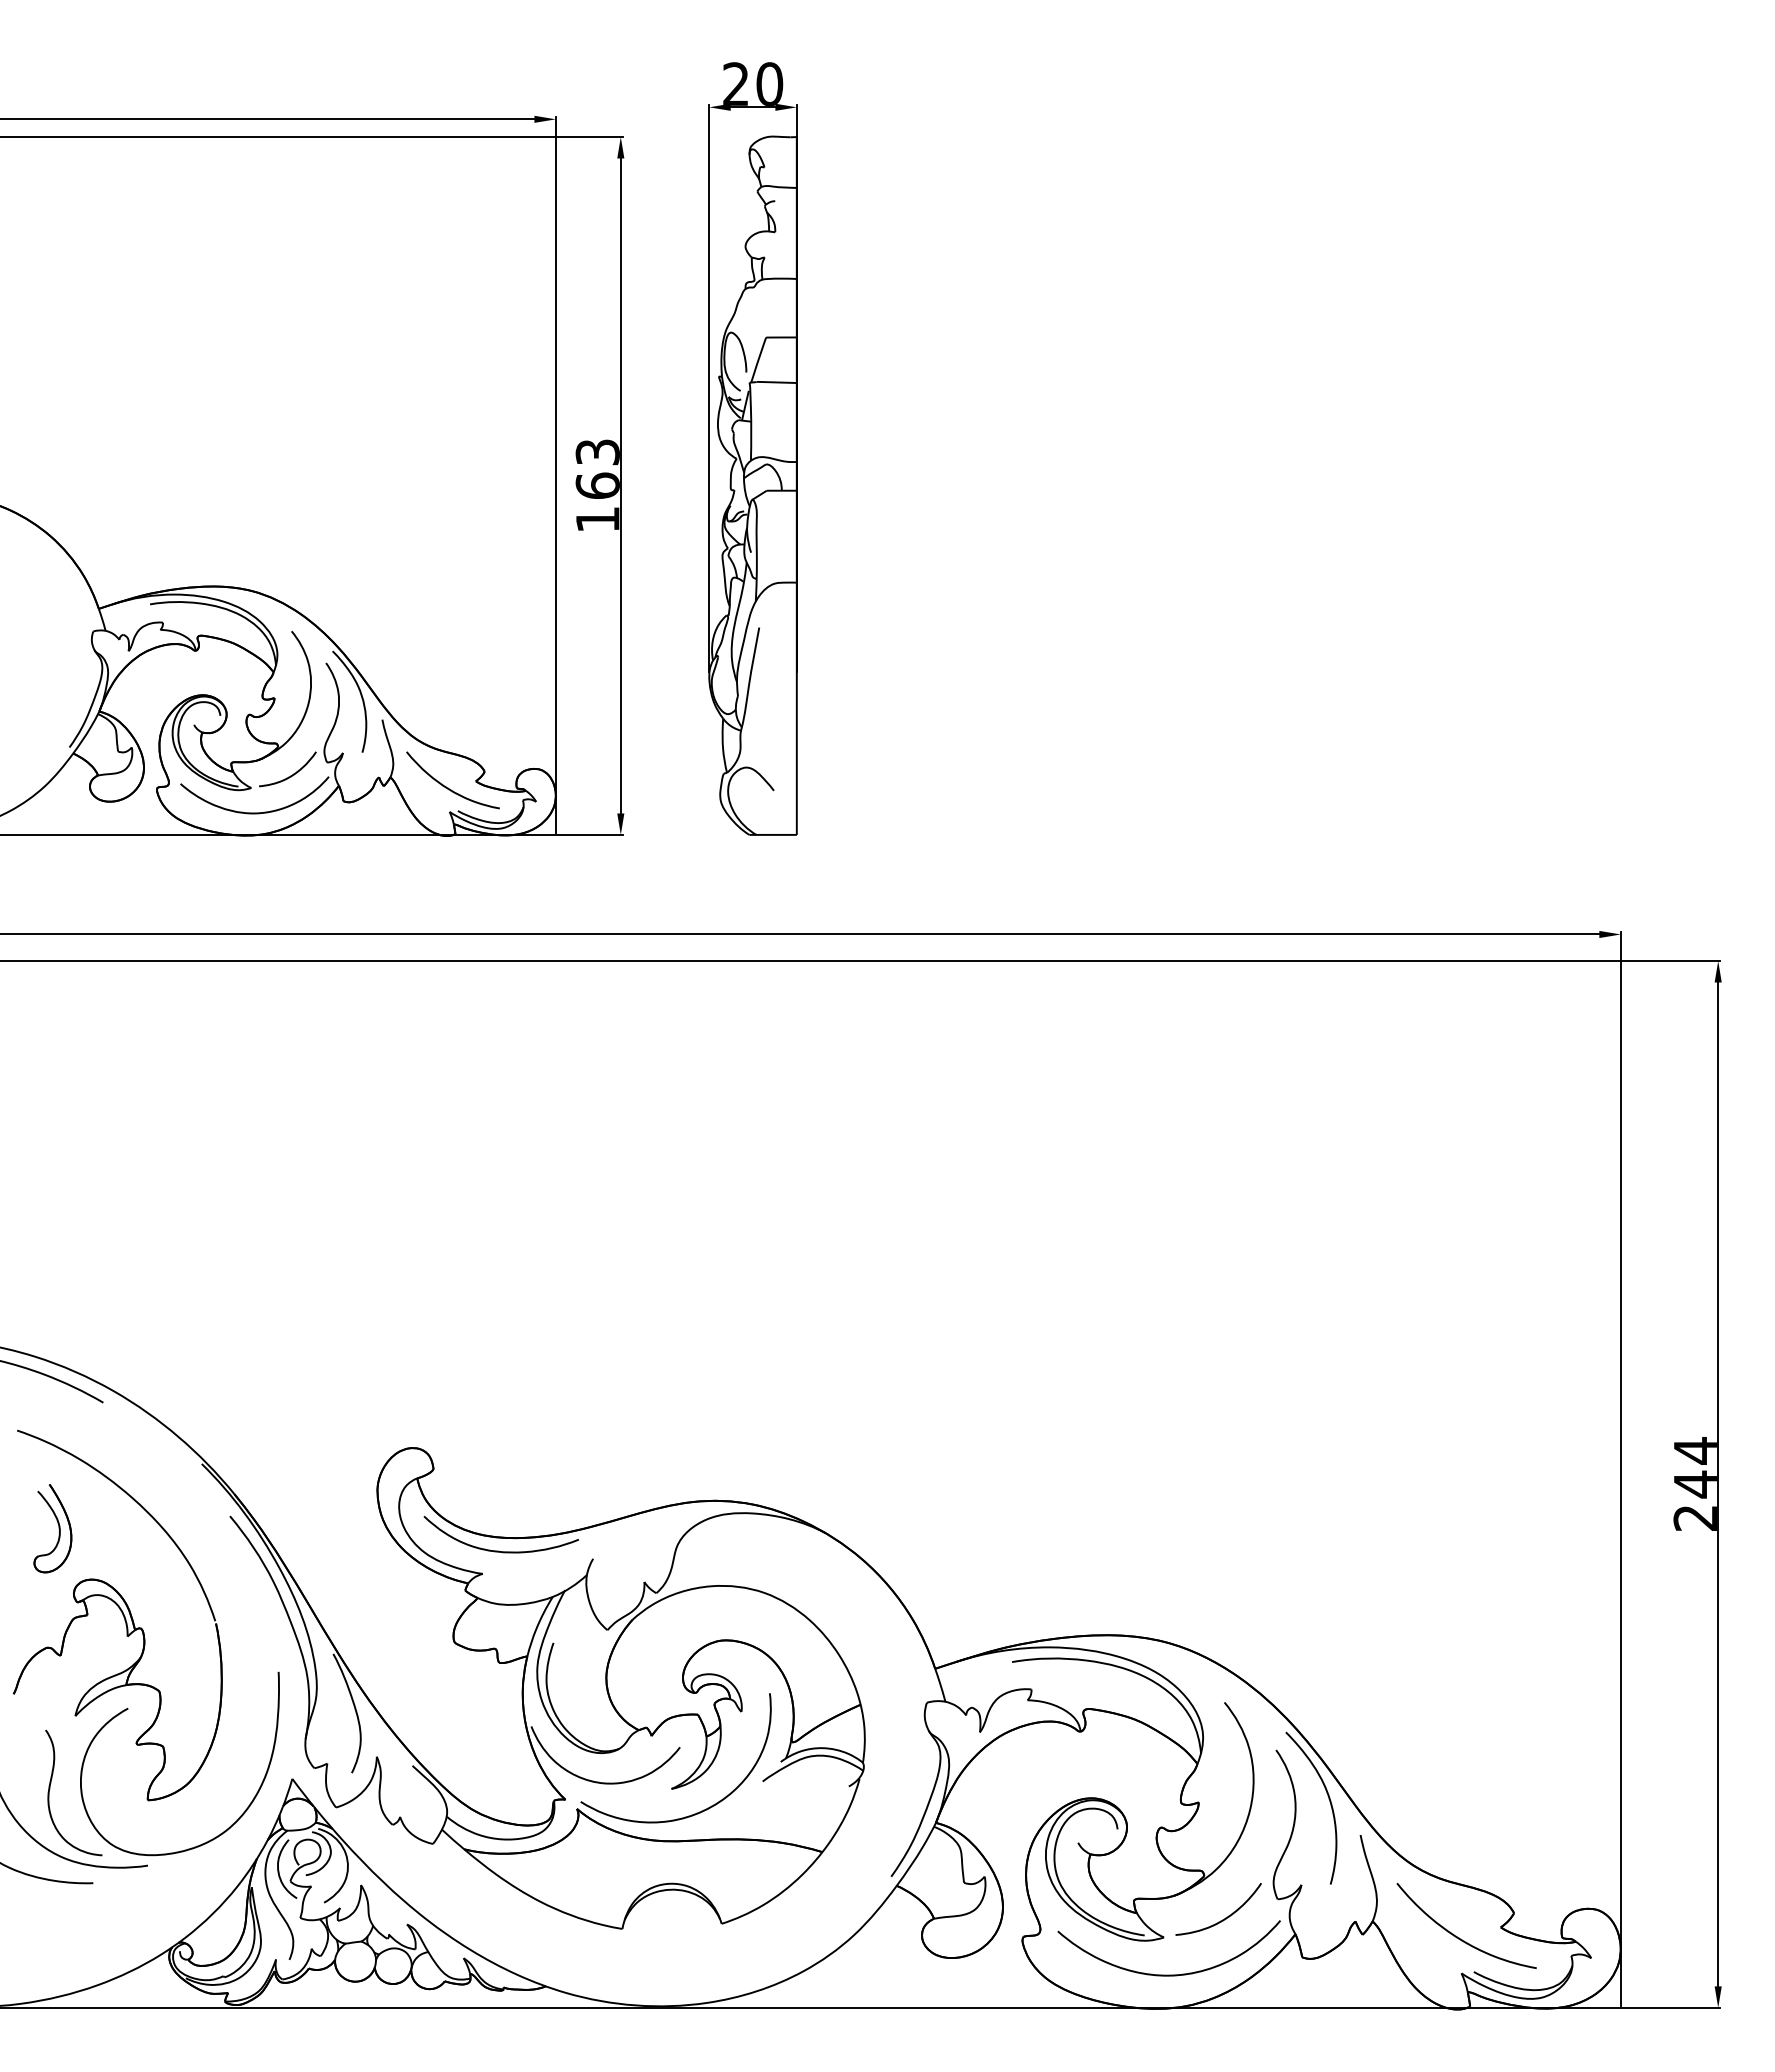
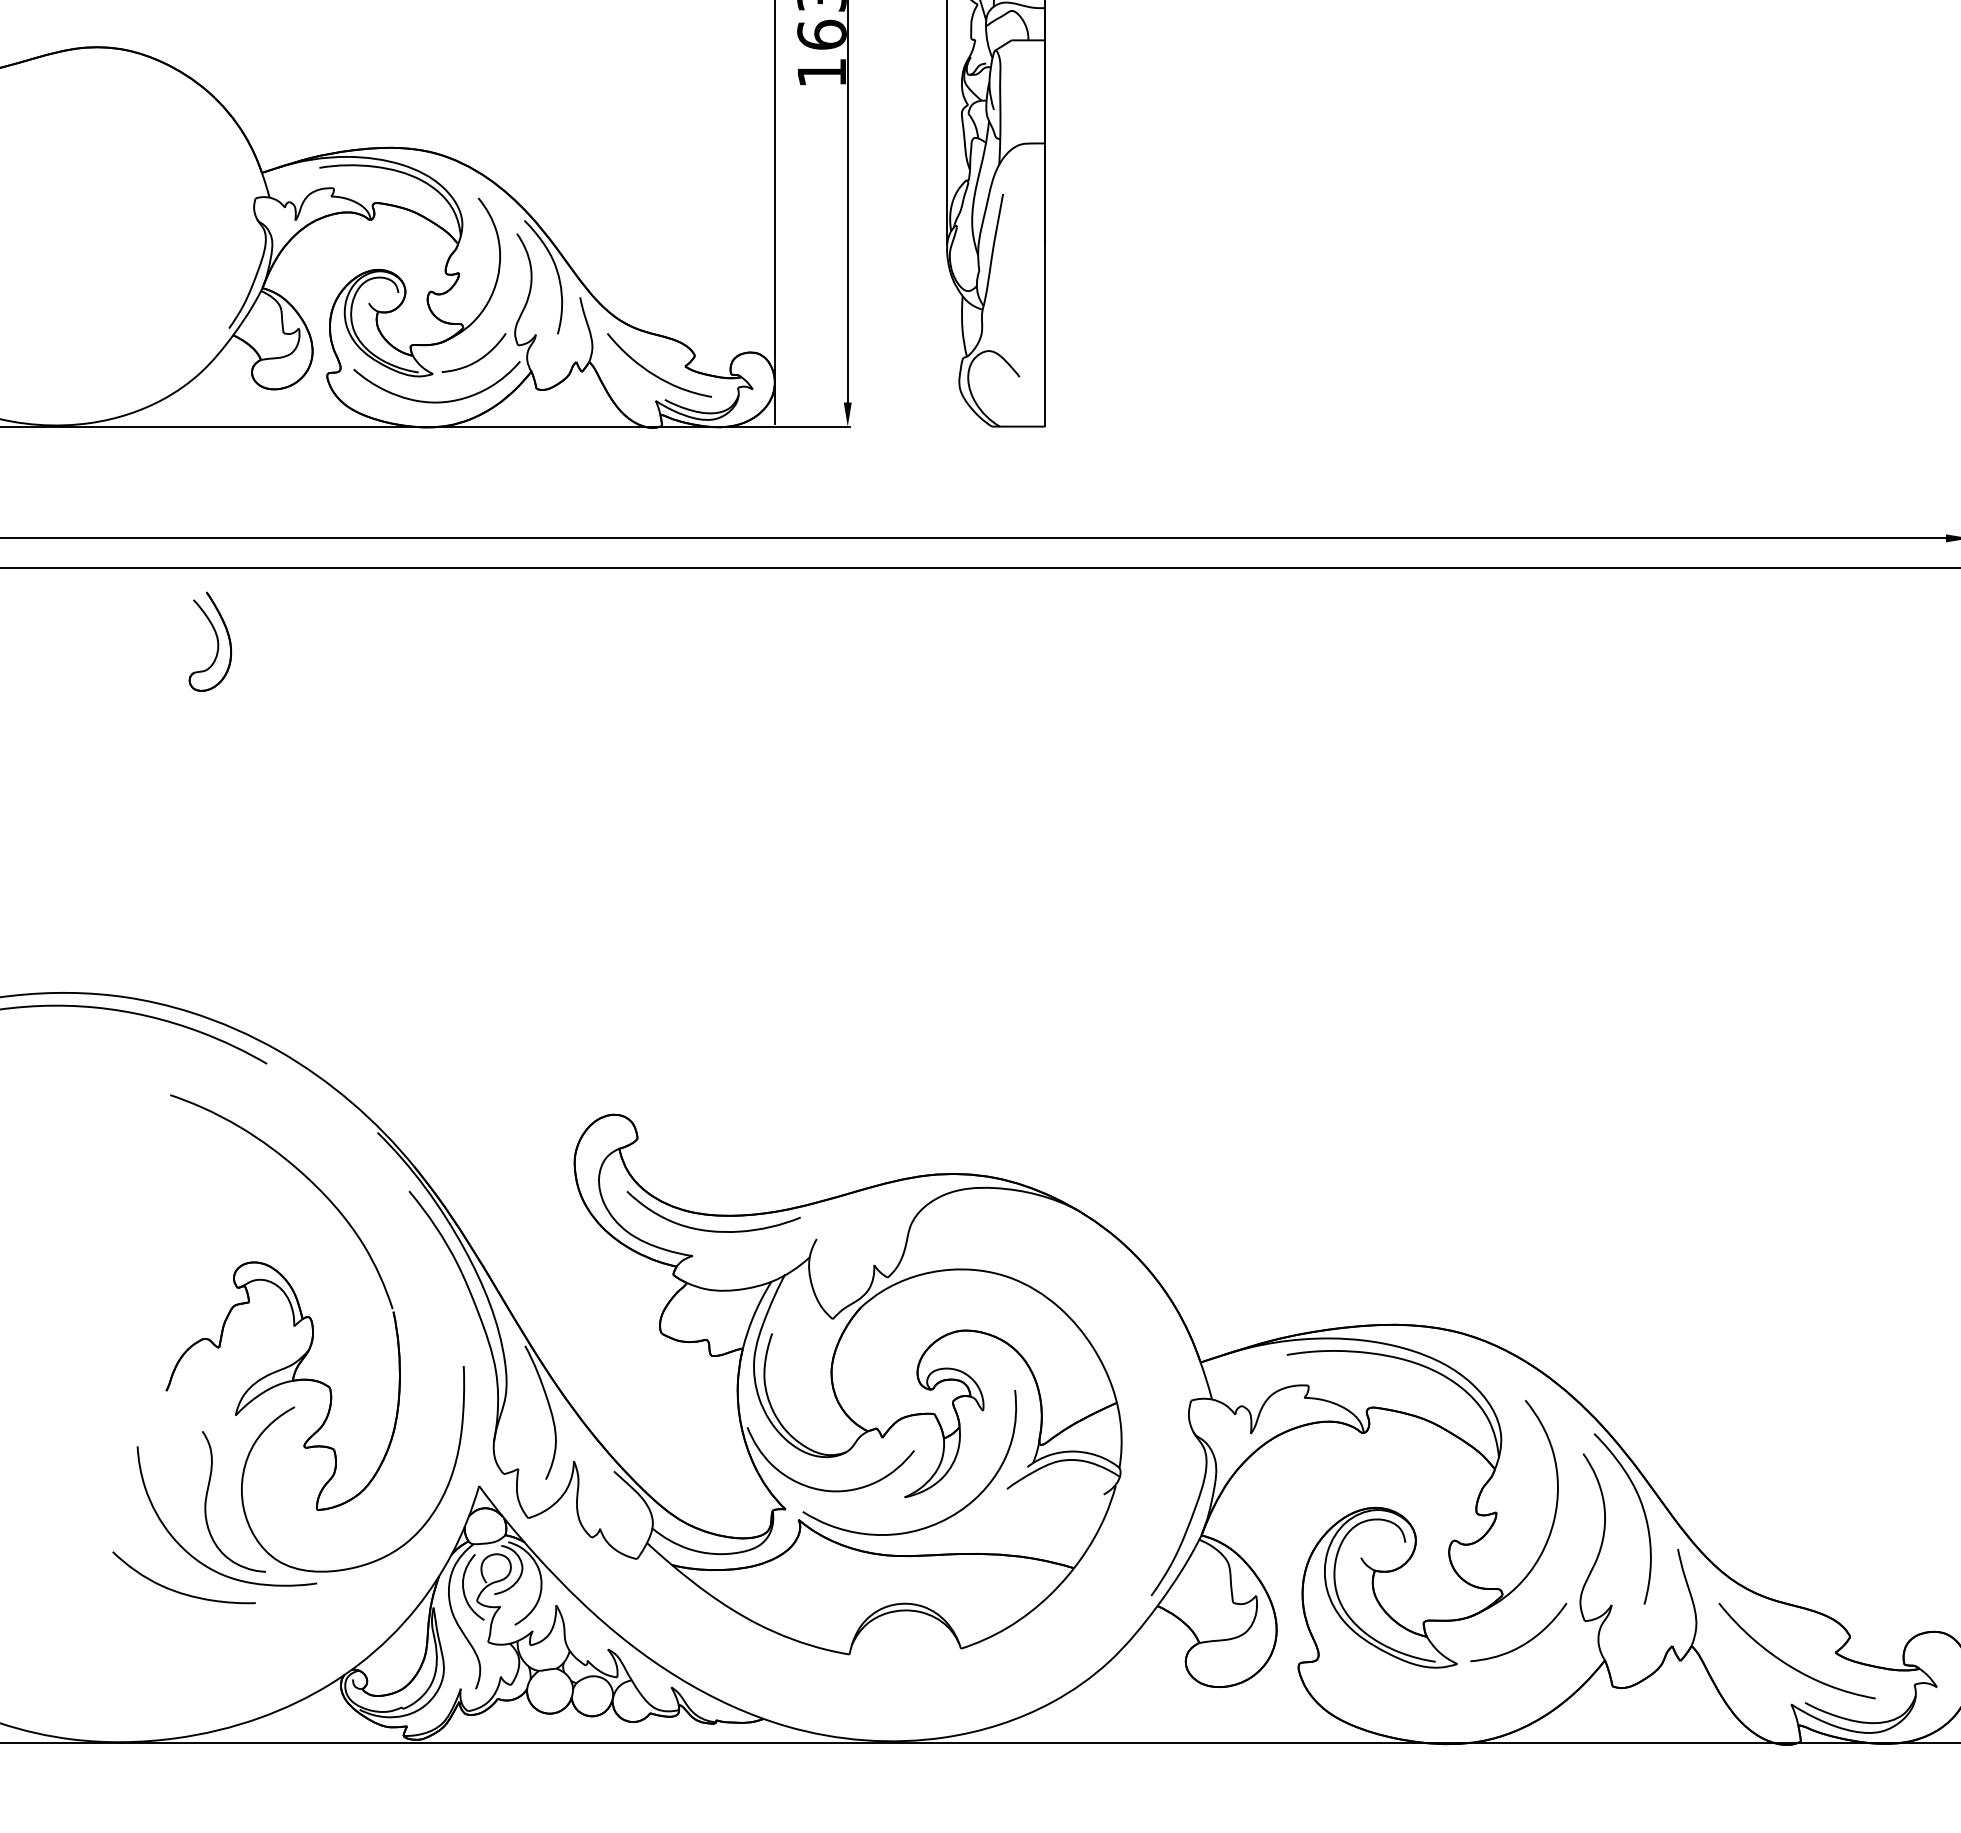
part: (52, 1528) -> (209, 641), moved
curve: (1168, 1974) -> (1462, 1705), removed

